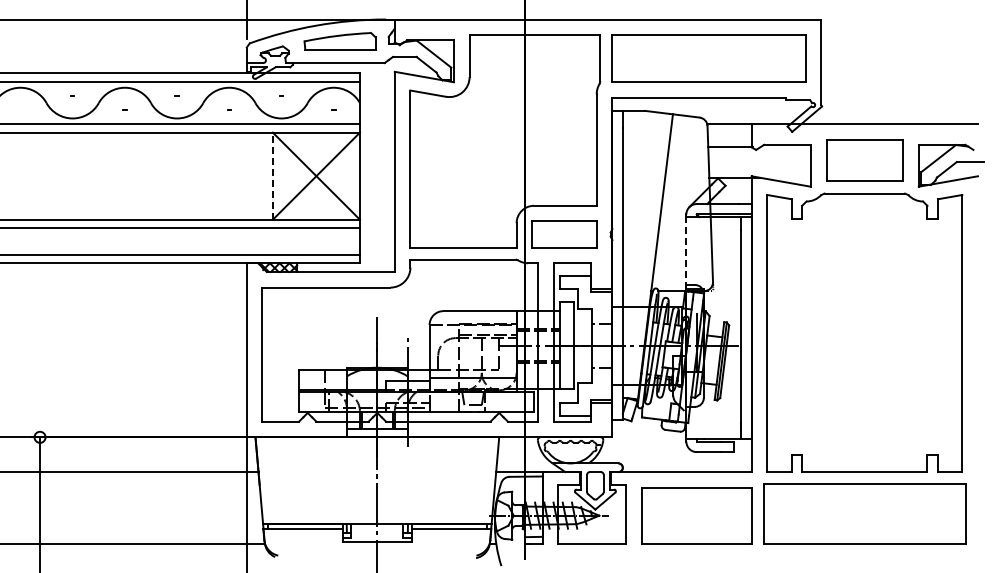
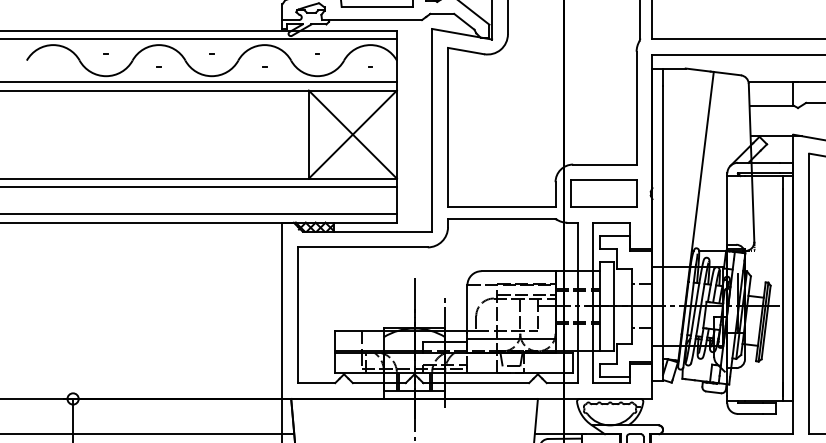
line: (272, 176) -> (308, 134), dashed -> solid
line: (686, 252) -> (727, 211), dashed -> solid

